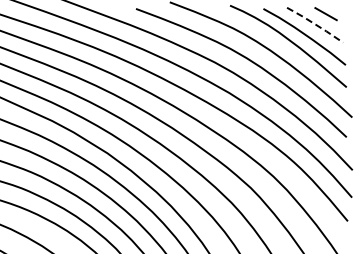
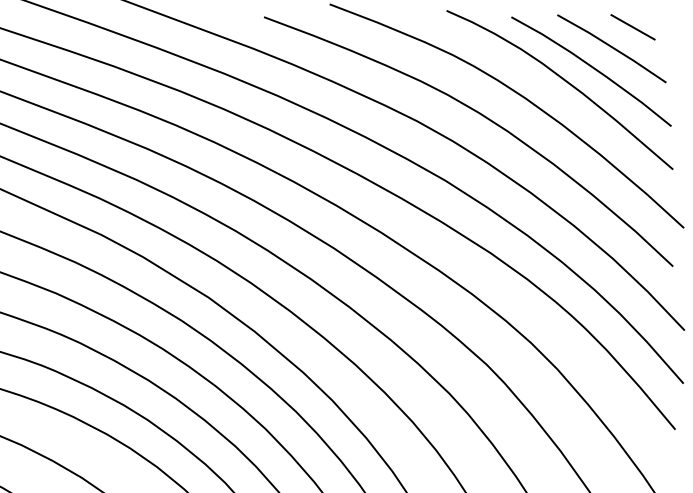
line: (315, 24) -> (612, 47), dashed -> solid

